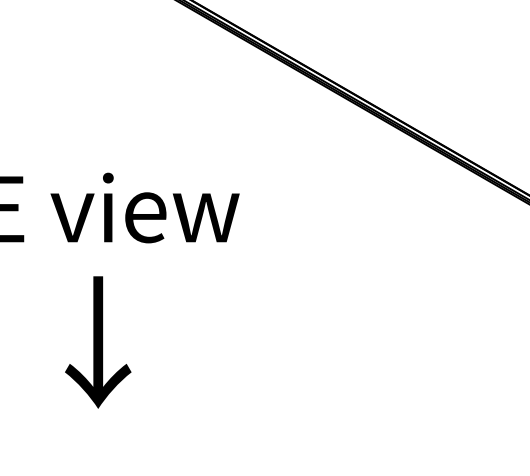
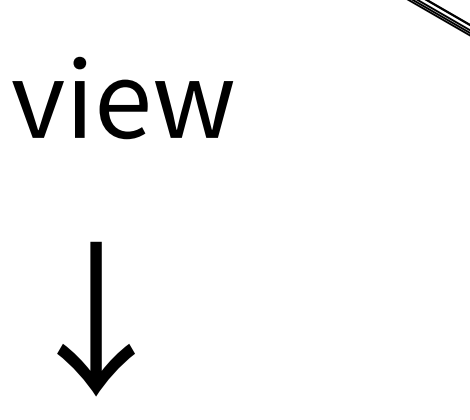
text: (98, 342) -> (96, 318), moved

